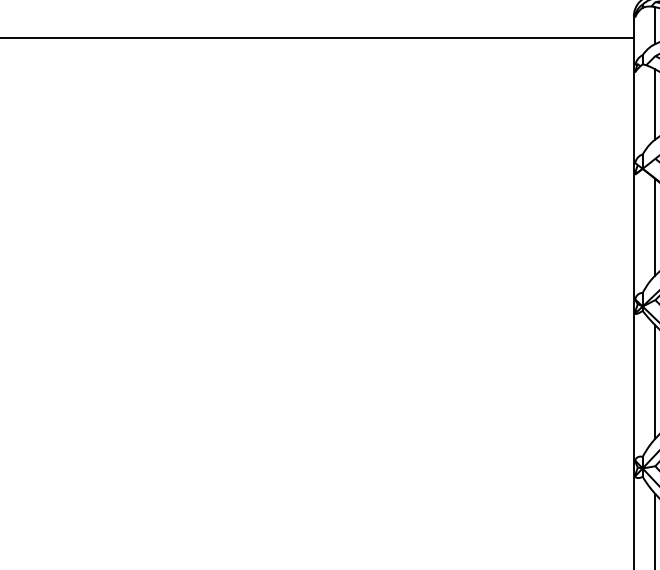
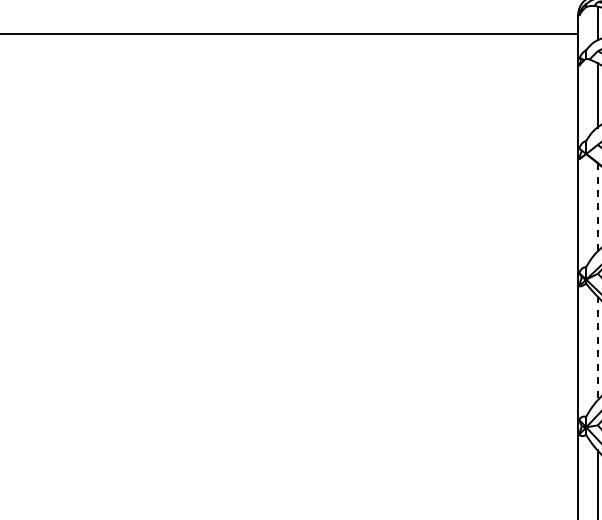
line: (655, 227) -> (597, 207), solid -> dashed
line: (655, 383) -> (597, 349), solid -> dashed

